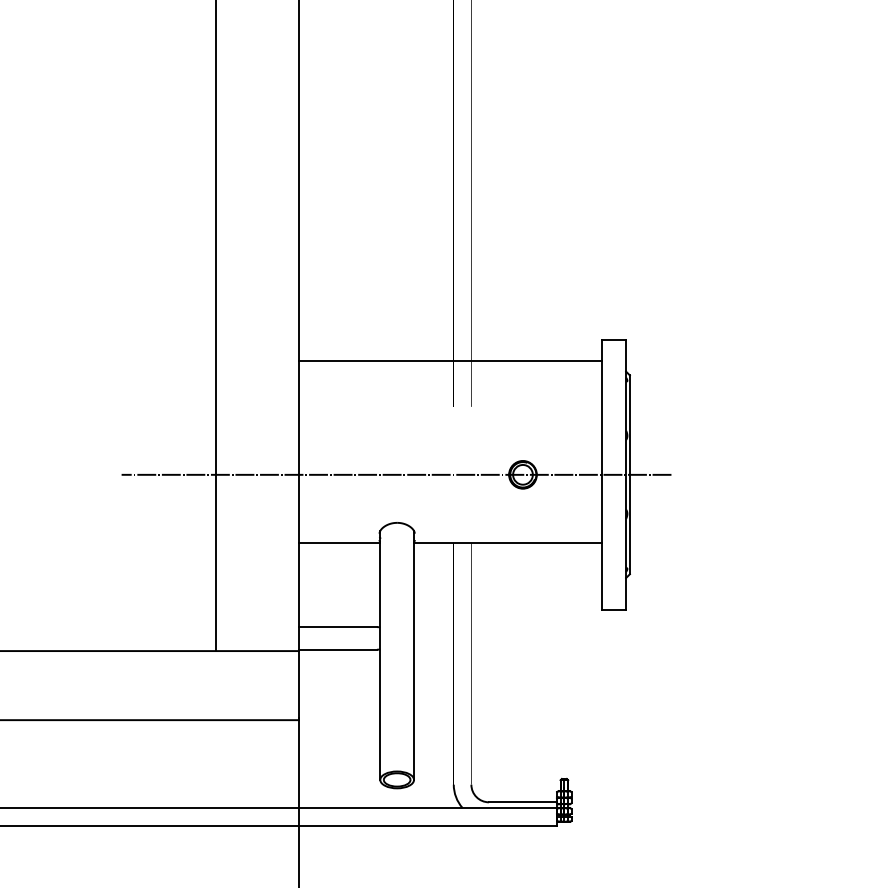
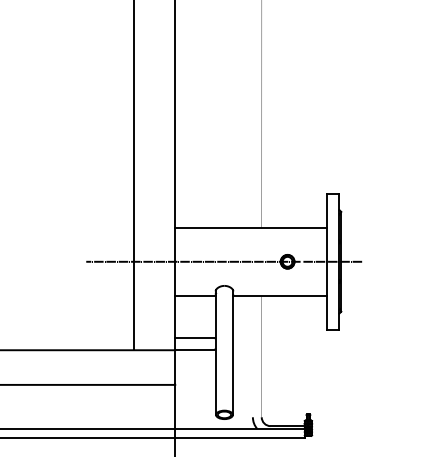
line: (450, 360) -> (251, 227), moved

